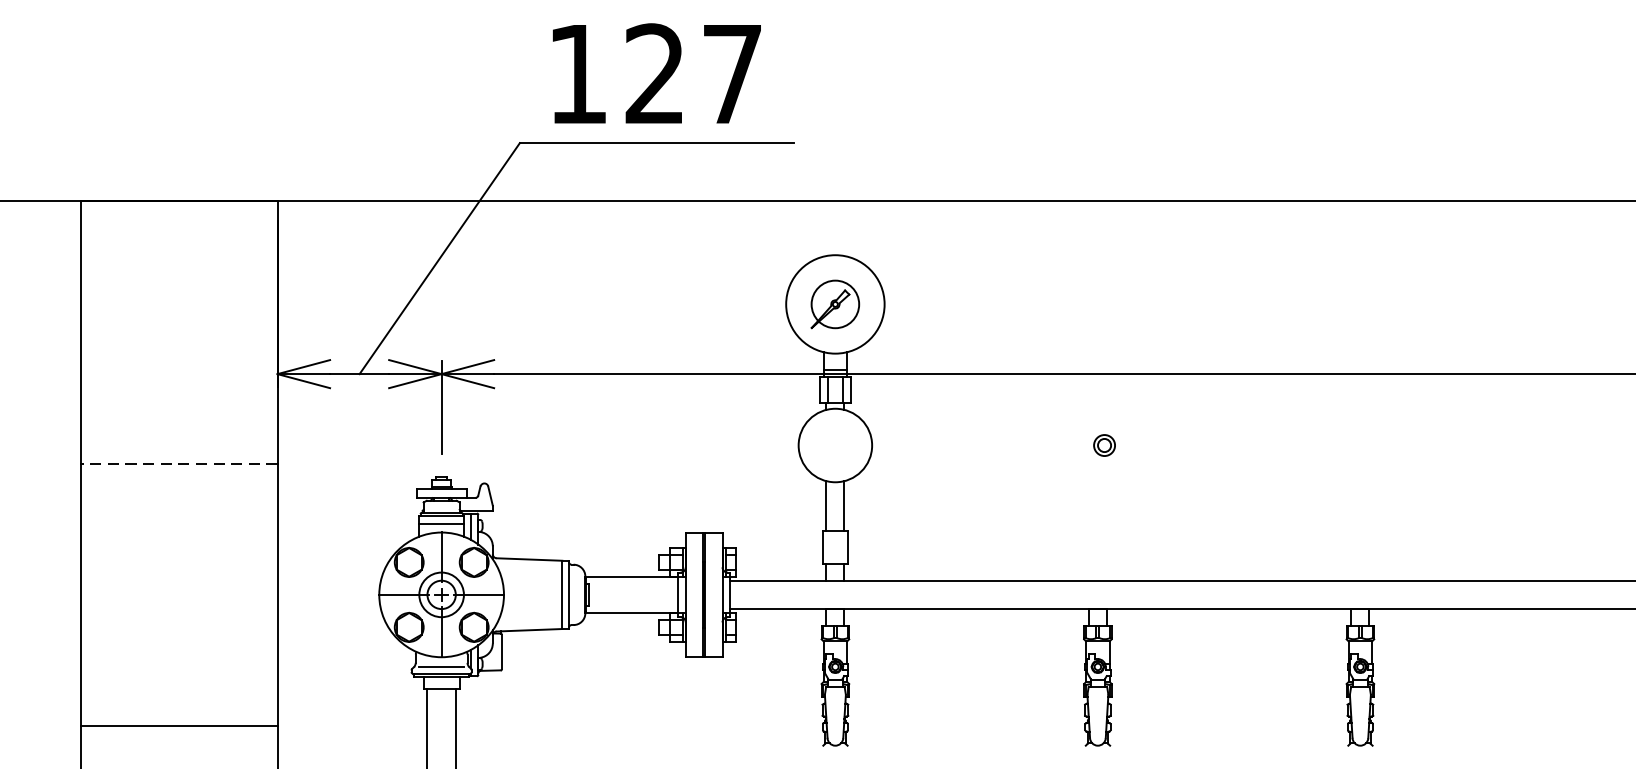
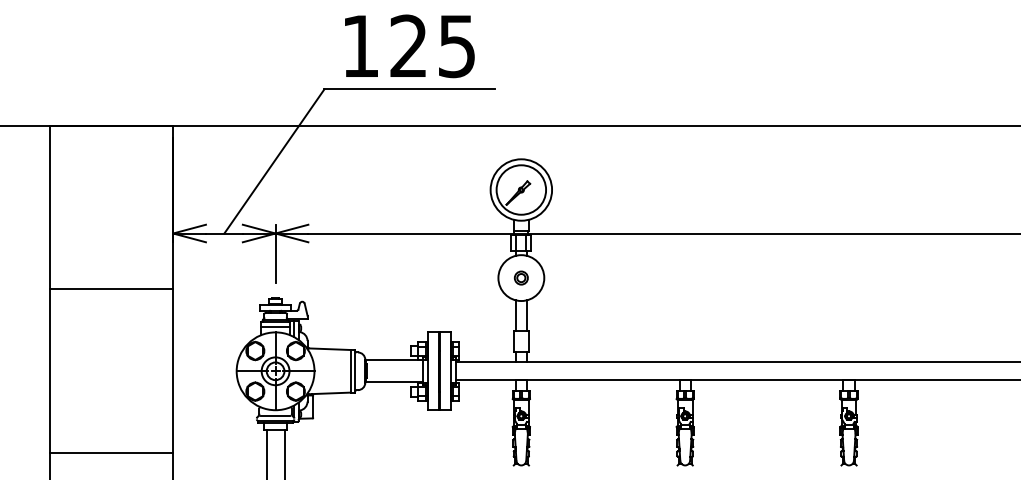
text: (731, 74) -> (456, 46), 127 -> 125
circle: (835, 303) -> (521, 189), size x1.67
part: (1103, 444) -> (520, 277), moved
line: (178, 463) -> (111, 289), dashed -> solid

